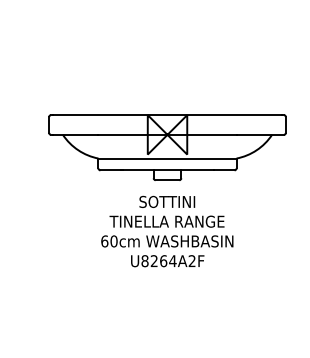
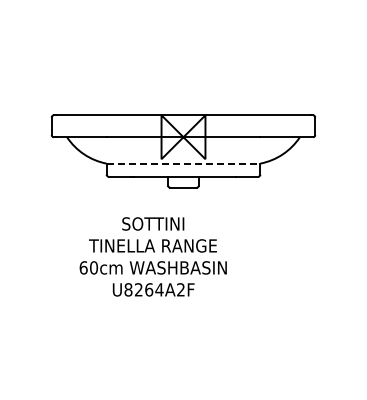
line: (167, 158) -> (183, 163), solid -> dashed
text: (166, 231) -> (152, 256), moved

